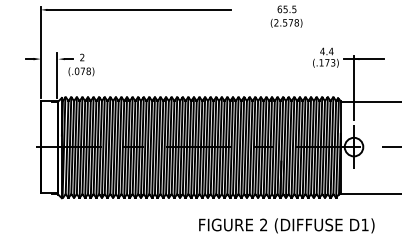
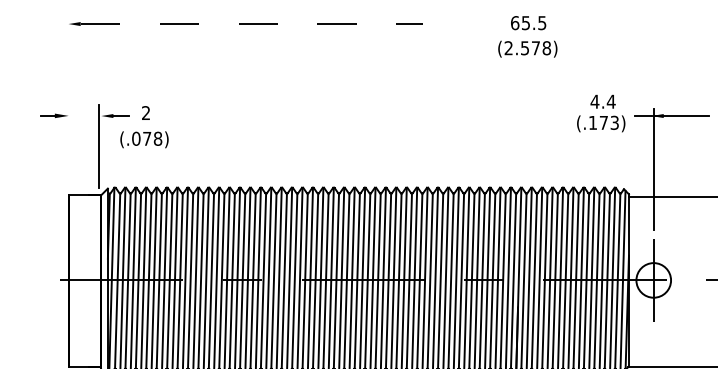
line: (139, 9) -> (252, 23), solid -> dashed
line: (40, 52) -> (67, 103), removed

